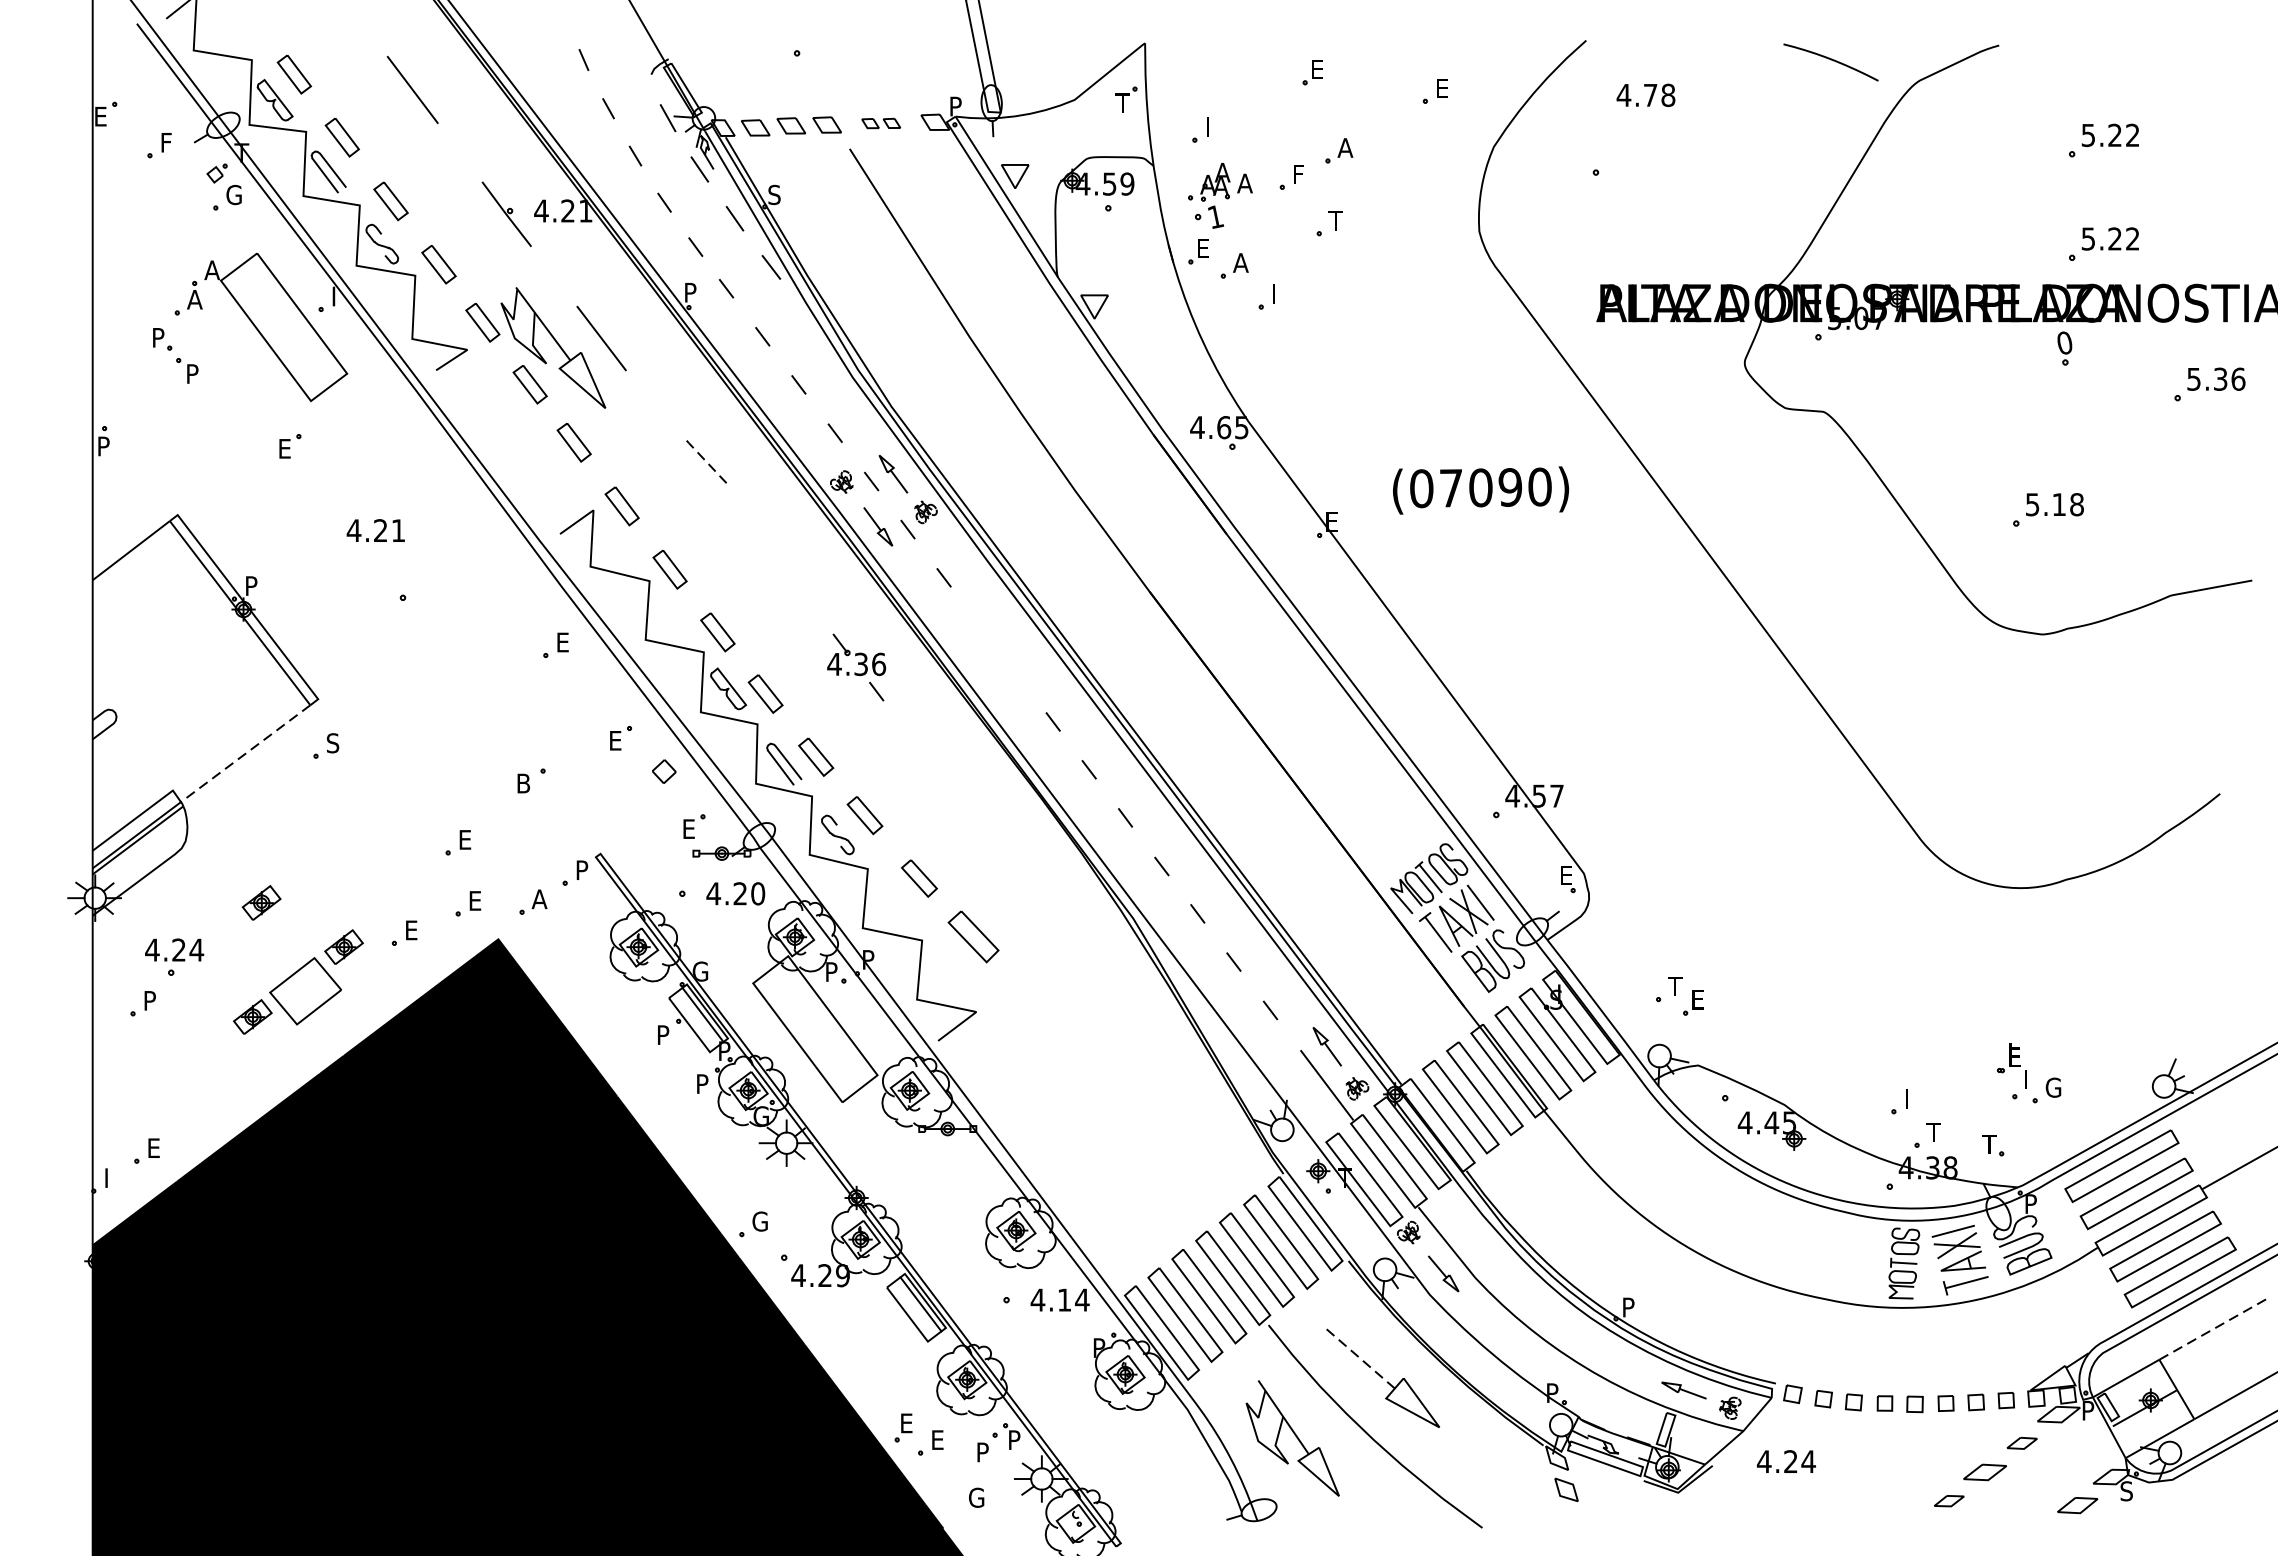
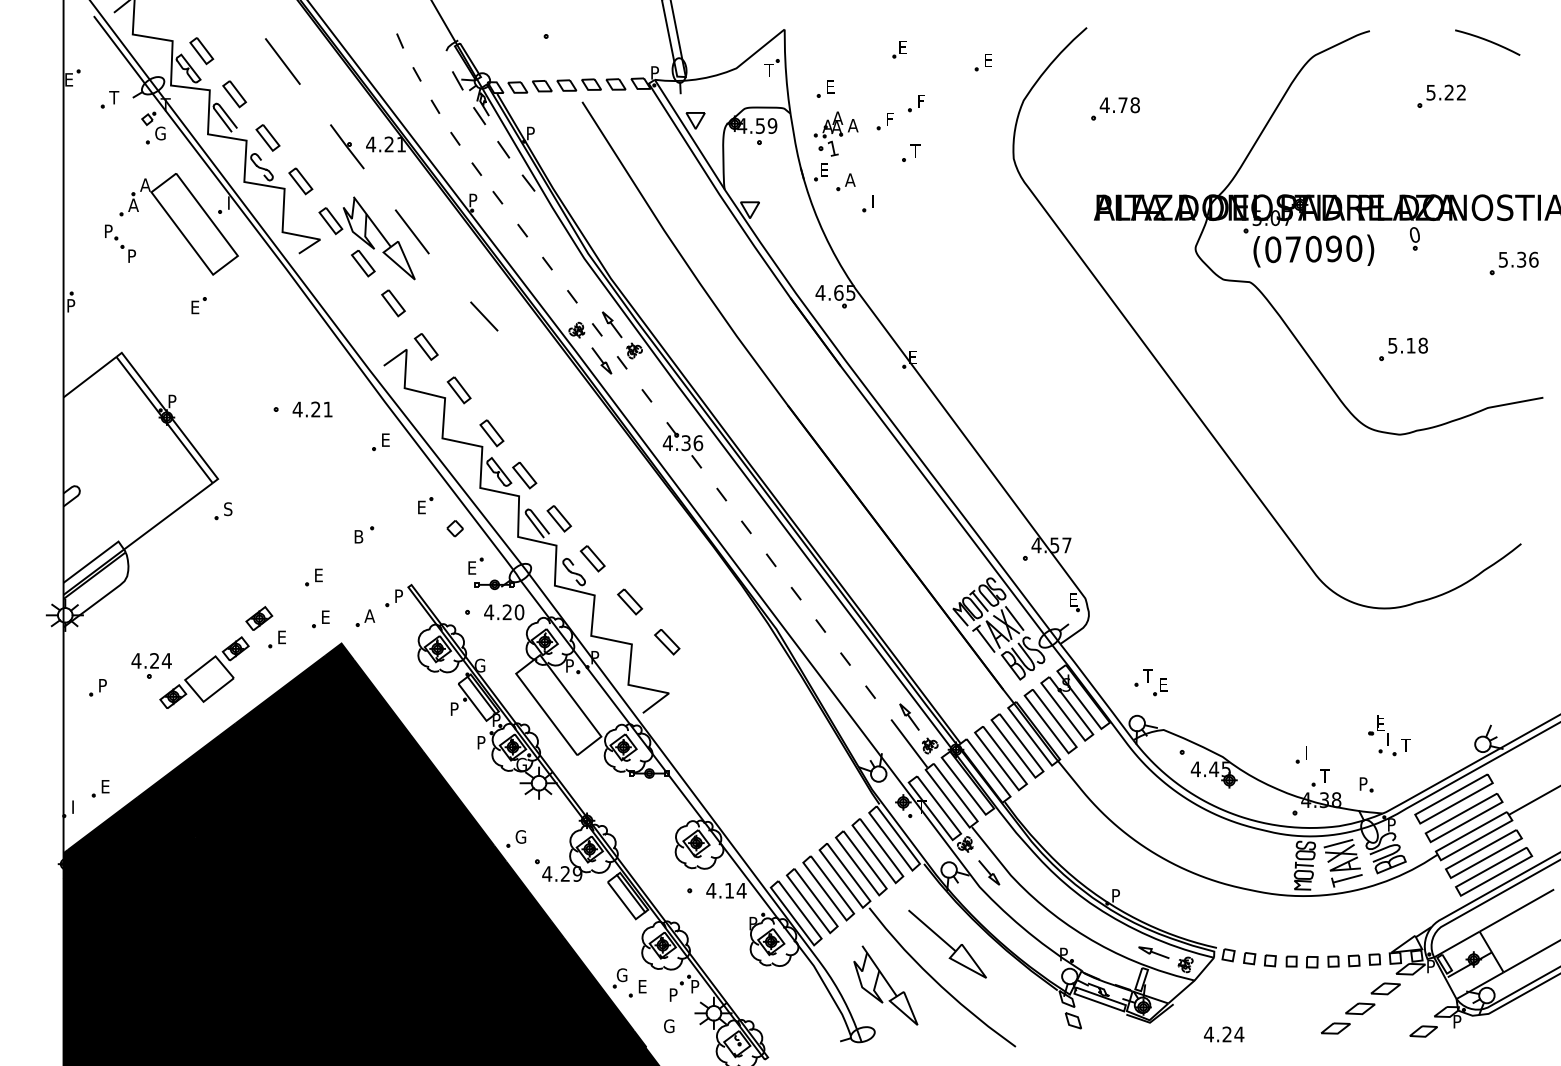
curve: (1830, 60) -> (1487, 41), moved
text: (1645, 95) -> (1119, 105), moved
part: (880, 123) -> (603, 84), size x1.67
text: (1213, 126) -> (831, 86), I -> E
text: (167, 142) -> (114, 97), F -> T
text: (1344, 146) -> (921, 100), A -> F
text: (774, 194) -> (530, 133), S -> P
part: (2103, 243) -> (1441, 166), removed
line: (705, 460) -> (483, 315), dashed -> solid
text: (1480, 489) -> (1313, 250), moved
text: (375, 530) -> (312, 409), moved
part: (855, 667) -> (682, 445), moved
line: (244, 753) -> (167, 516), dashed -> solid
part: (261, 902) -> (259, 618), moved
part: (974, 937) -> (667, 642), size x0.71
part: (174, 956) -> (151, 665), moved
text: (2052, 1088) -> (1406, 745), G -> T
text: (1988, 1143) -> (1362, 783), T -> P
line: (2213, 1328) -> (1516, 910), dashed -> solid
line: (1359, 1358) -> (931, 930), dashed -> solid
text: (906, 1423) -> (621, 975), E -> G
part: (2021, 1442) -> (1385, 988), size x1.43
text: (1786, 1461) -> (1224, 1034), moved
text: (2127, 1490) -> (1457, 1021), S -> P
part: (1948, 1501) -> (1335, 1028), size x1.43

